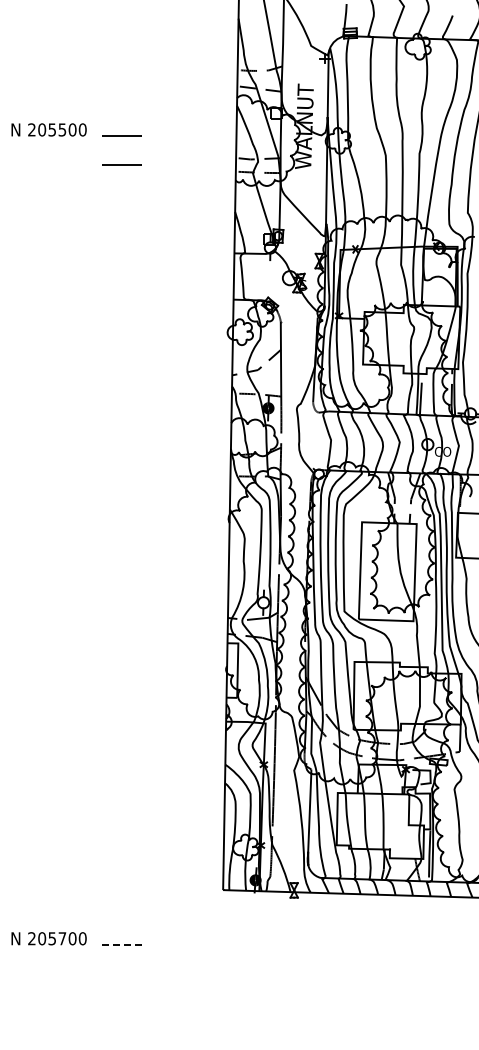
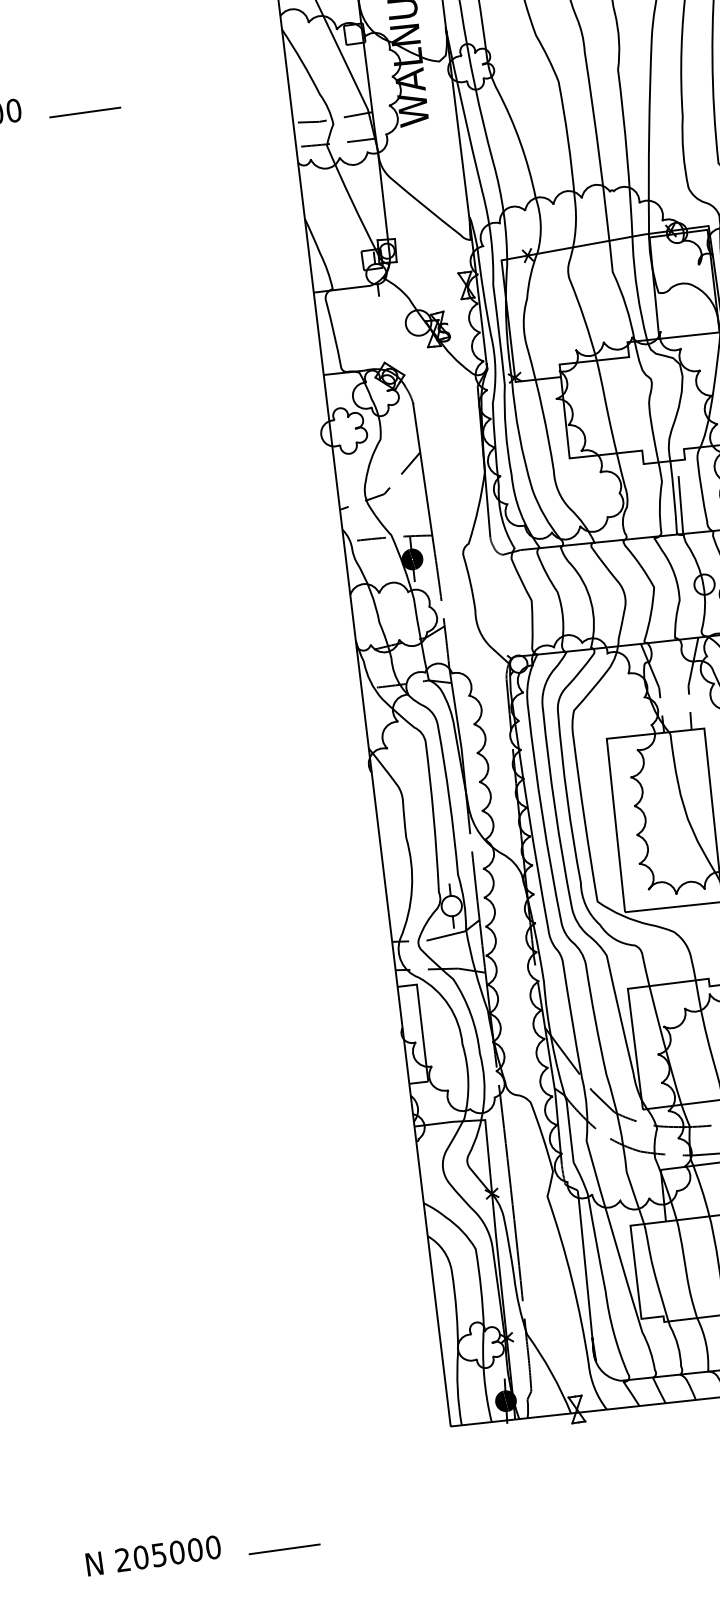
line: (121, 164) -> (91, 162), removed
text: (62, 938) -> (177, 1552), 205700 -> 205000
line: (122, 945) -> (285, 1549), dashed -> solid

